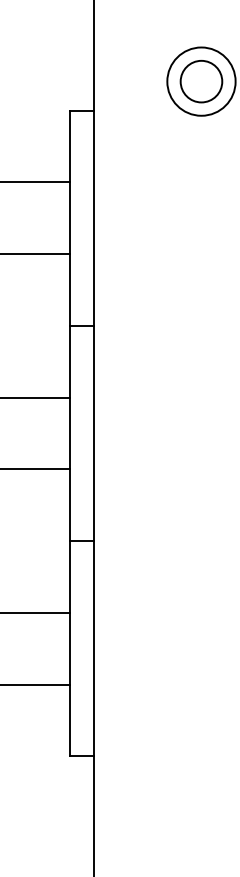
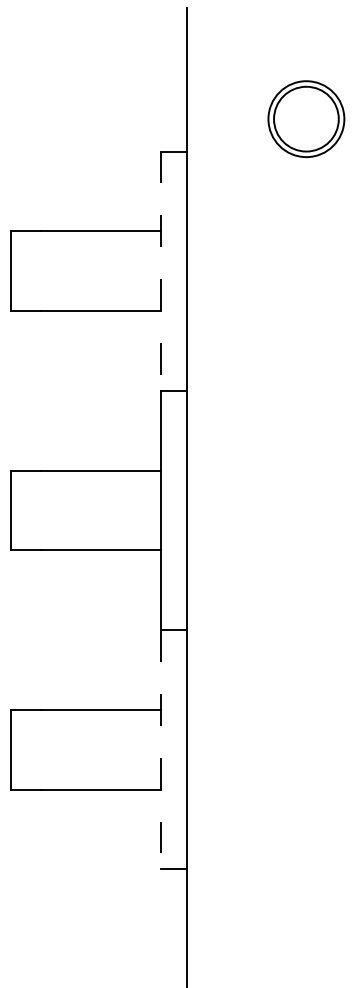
circle: (201, 81) -> (306, 119), size x1.4
line: (70, 218) -> (160, 271), solid -> dashed
line: (70, 648) -> (160, 749), solid -> dashed

